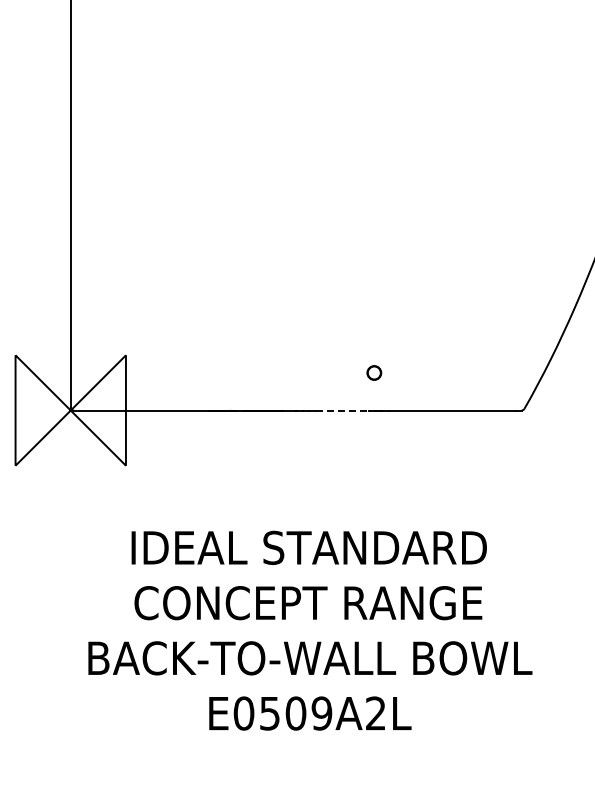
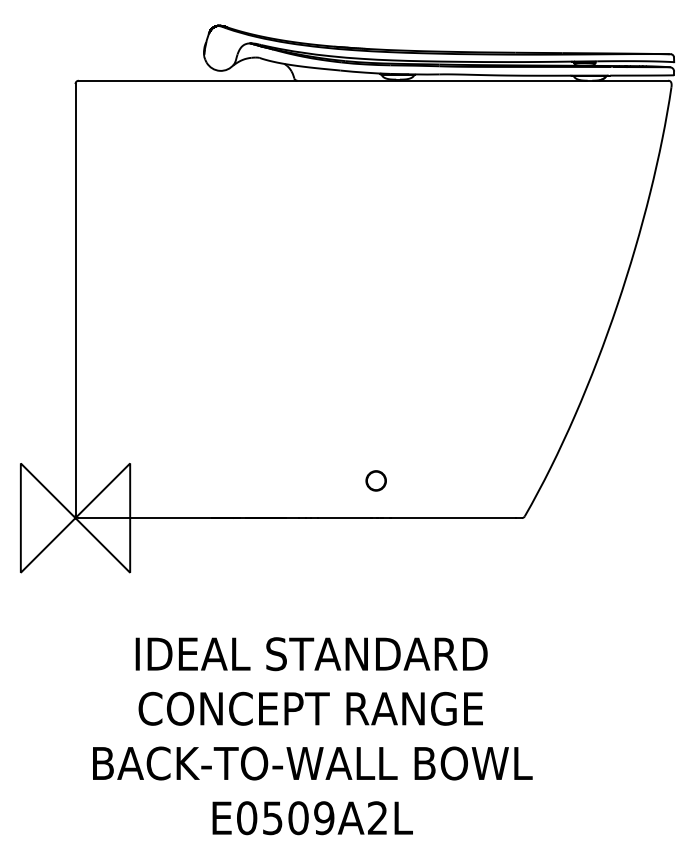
circle: (373, 372) -> (375, 480), size x1.43
line: (342, 410) -> (344, 518), dashed -> solid

